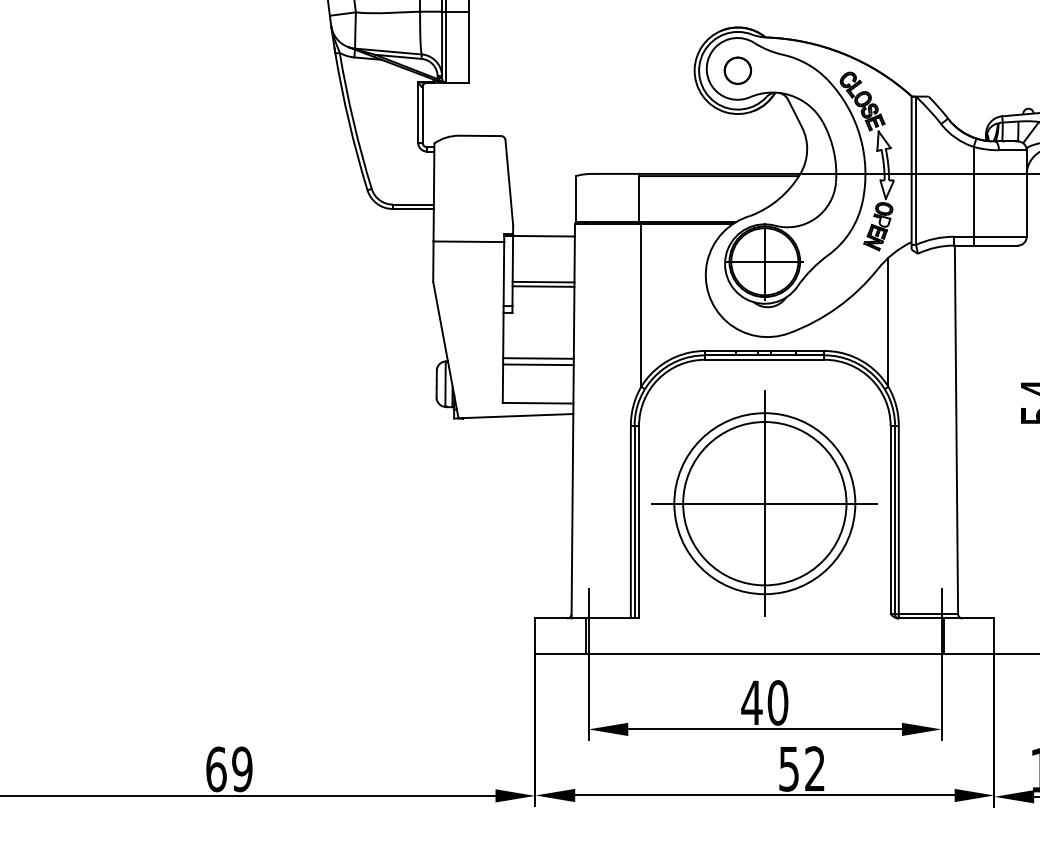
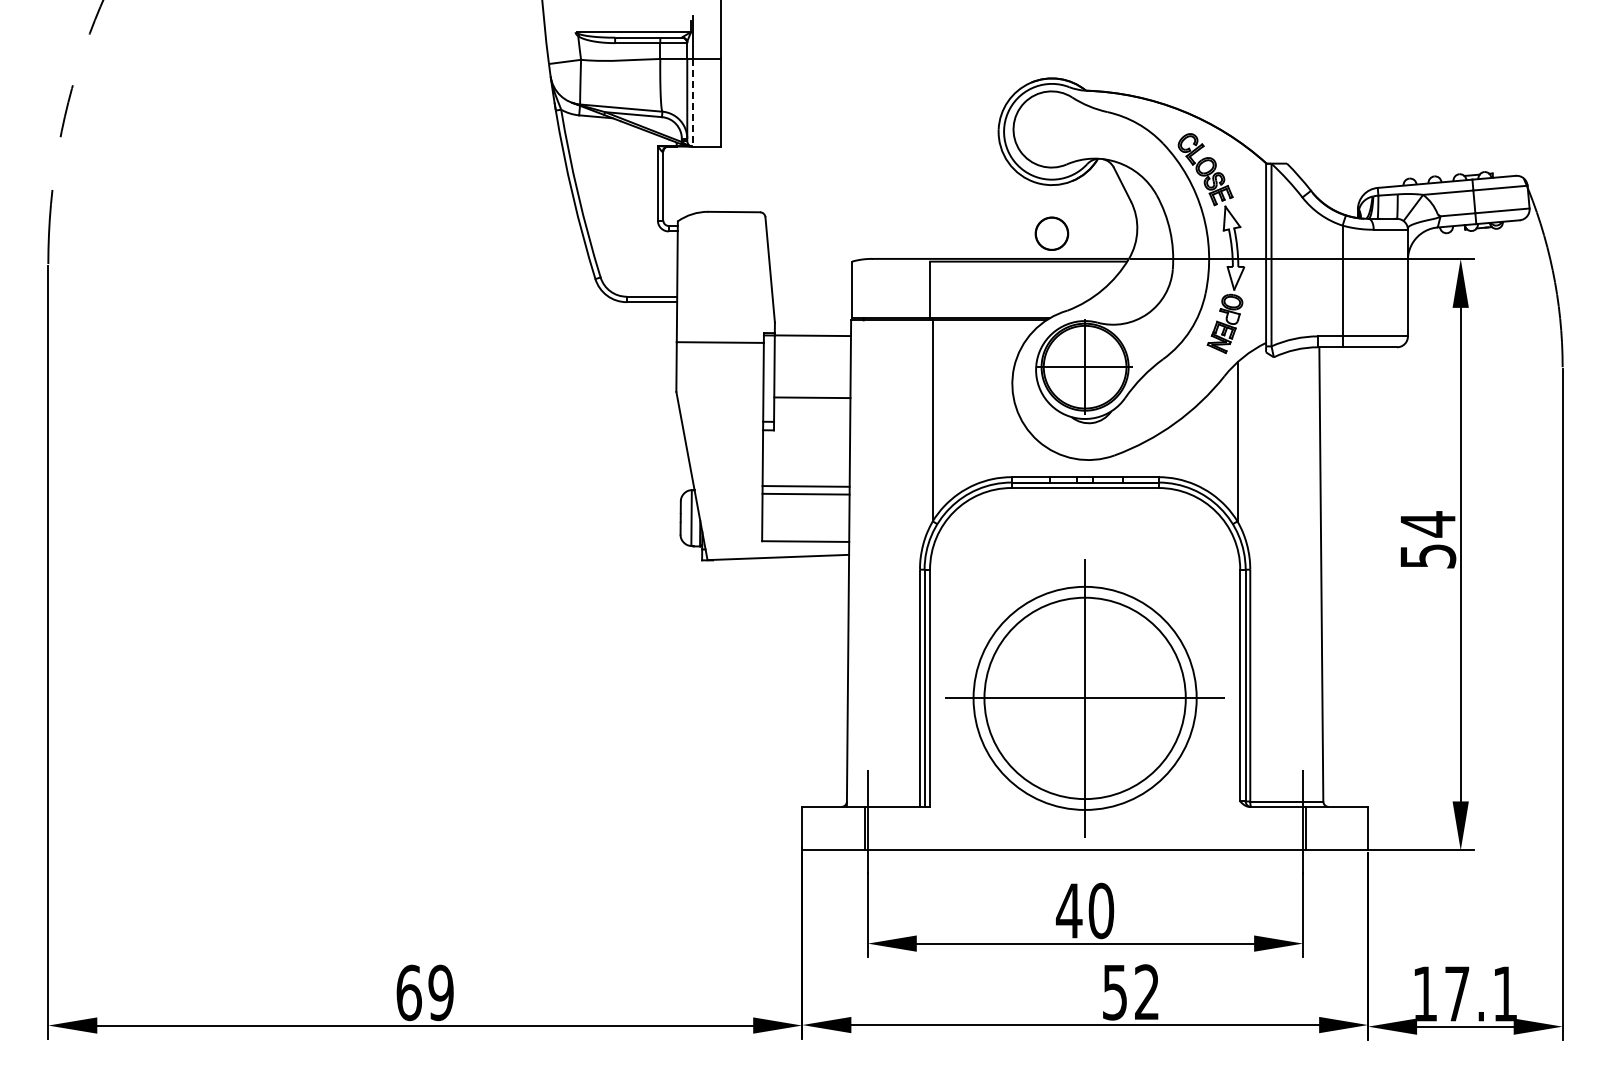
line: (446, 47) -> (692, 103), solid -> dashed
part: (737, 70) -> (1051, 233), moved
line: (543, 282) -> (812, 392), removed
part: (764, 503) -> (1084, 698), moved

